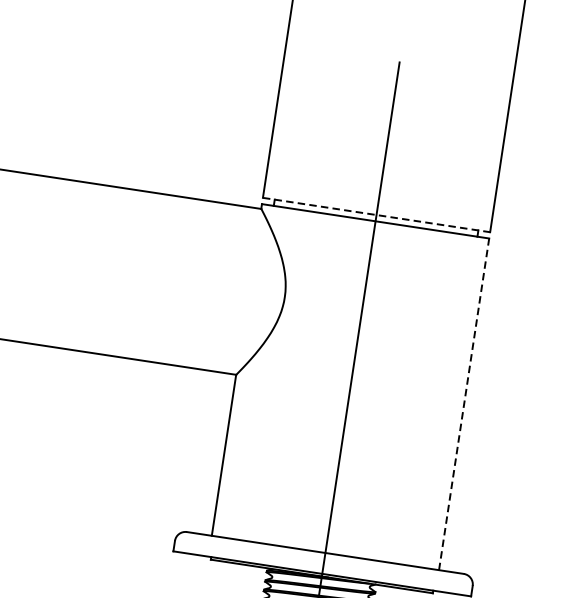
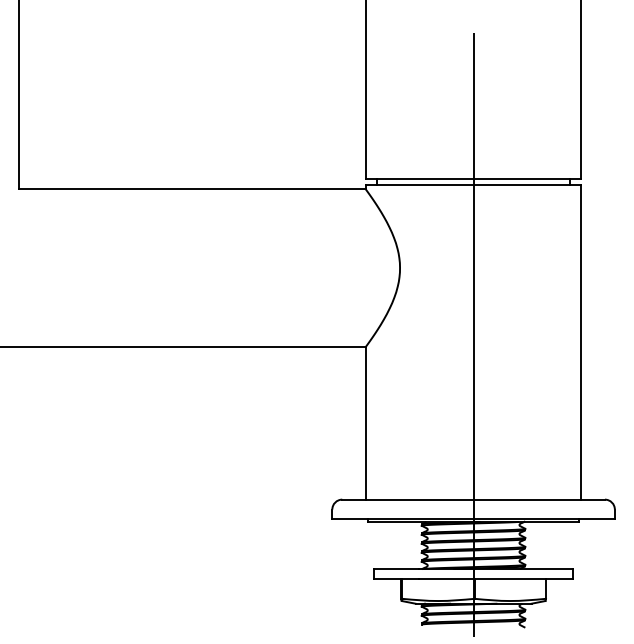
line: (376, 214) -> (473, 178), dashed -> solid
line: (464, 403) -> (581, 341), dashed -> solid

